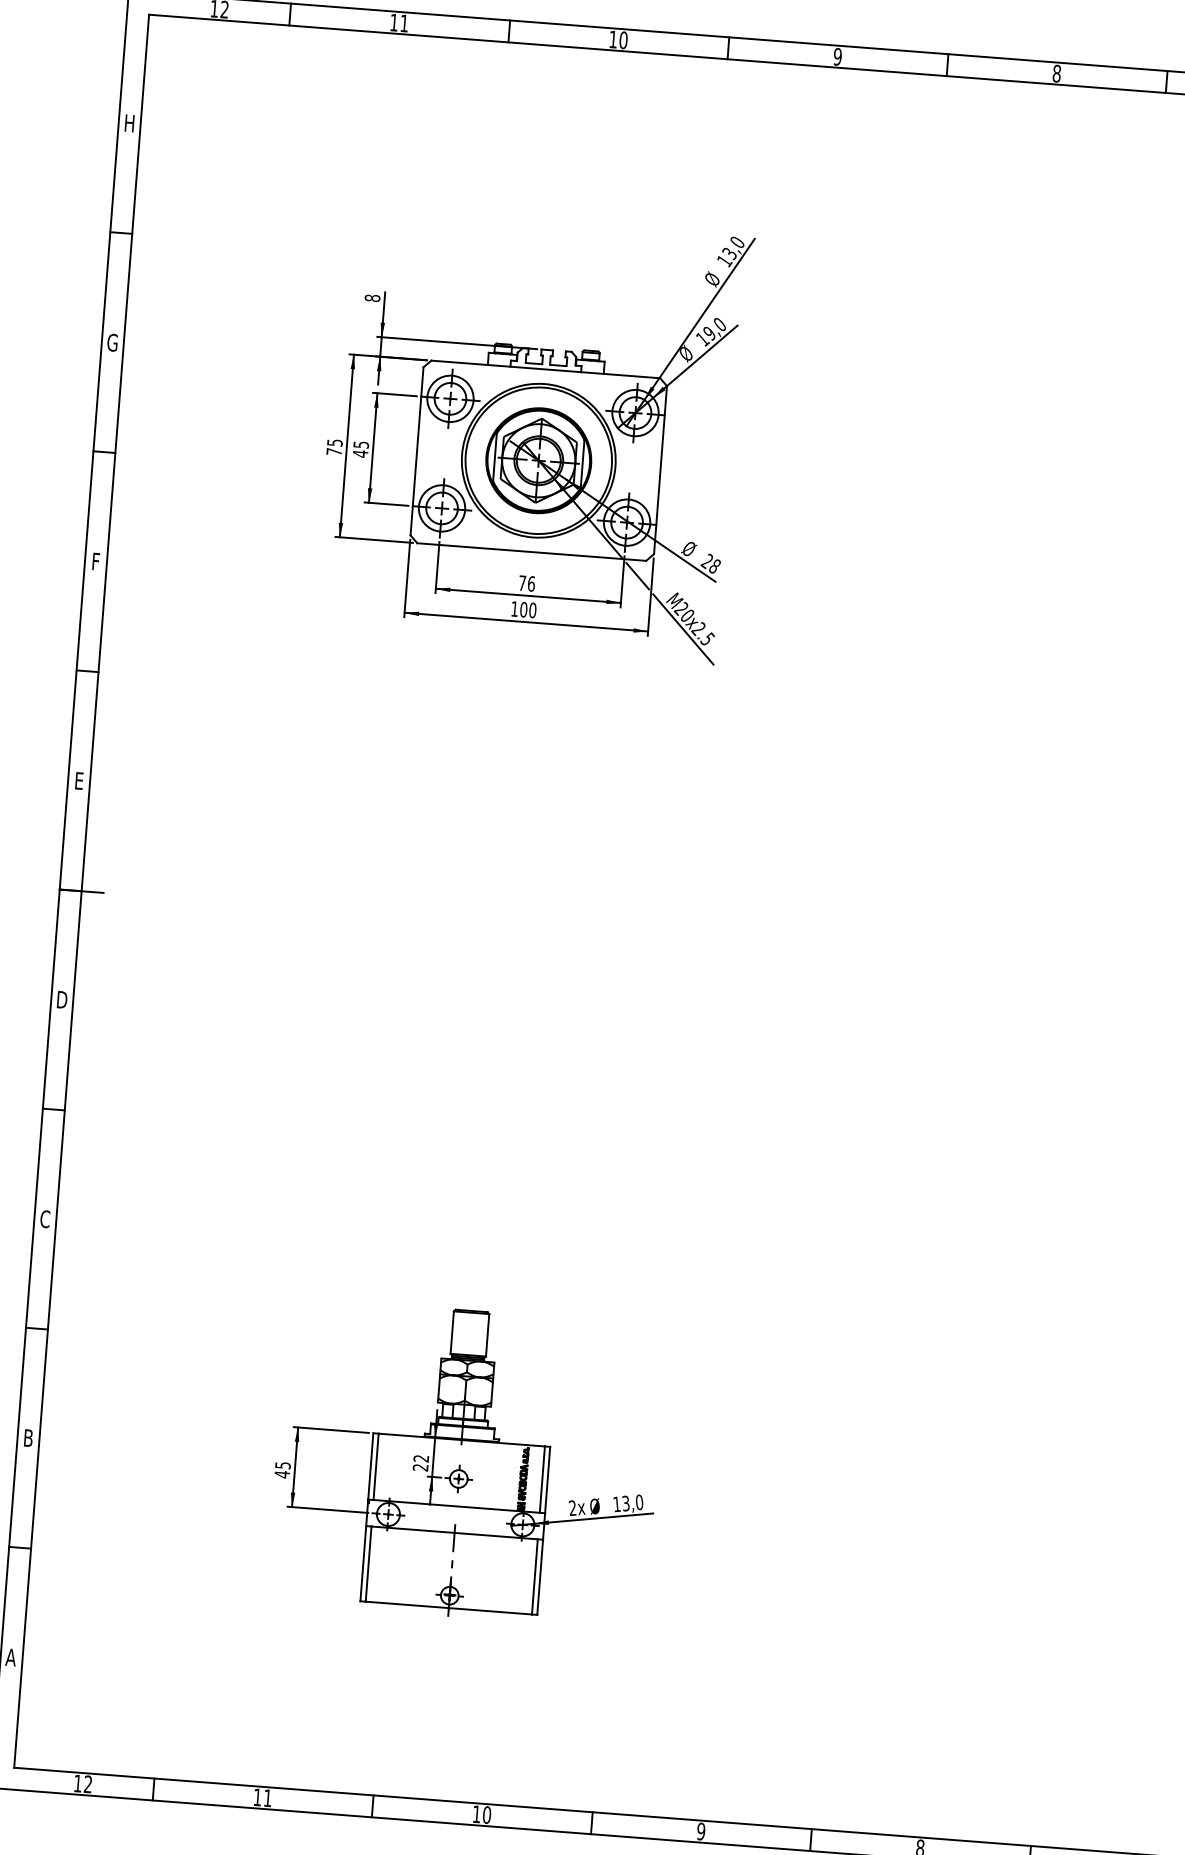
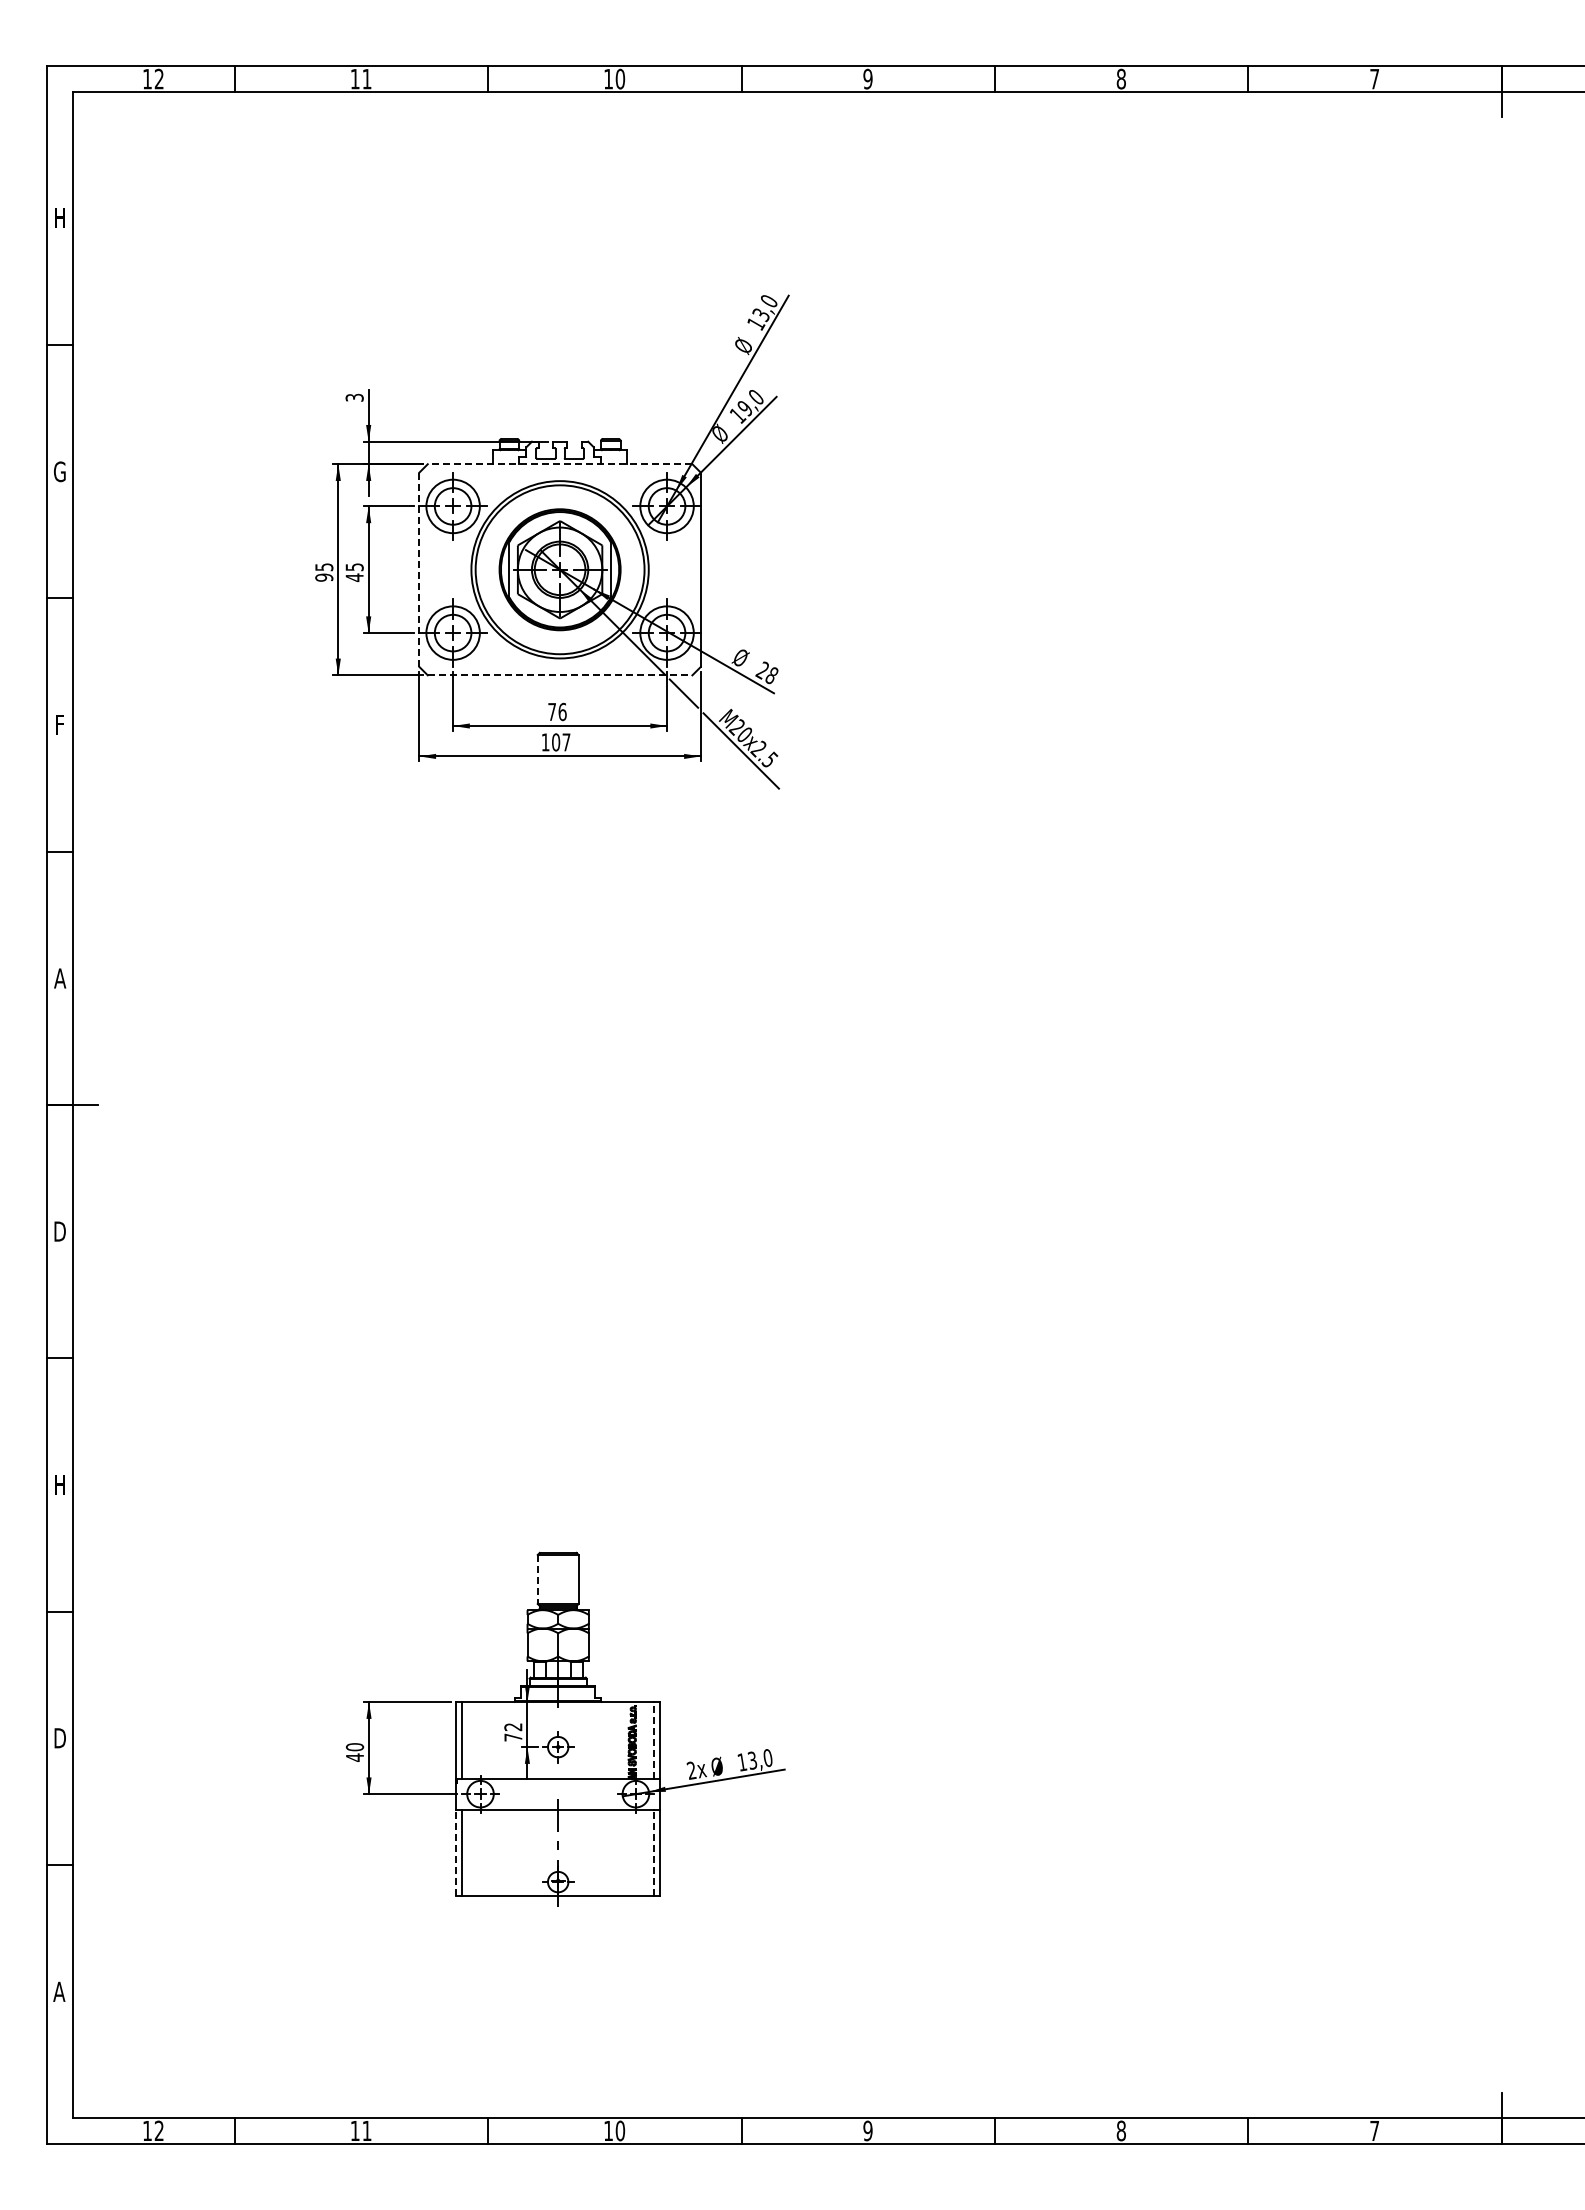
text: (372, 298) -> (354, 397), 8 -> 3
line: (545, 369) -> (559, 464), solid -> dashed
text: (334, 451) -> (324, 577), 75 -> 95
line: (417, 452) -> (419, 570), solid -> dashed
line: (532, 552) -> (560, 675), solid -> dashed
text: (532, 610) -> (566, 742), 100 -> 107
text: (79, 781) -> (60, 978), E -> A
text: (44, 1218) -> (59, 1484), C -> H
line: (452, 1332) -> (537, 1579), solid -> dashed
text: (28, 1438) -> (59, 1738), B -> D
text: (282, 1465) -> (354, 1747), 45 -> 40
text: (420, 1467) -> (513, 1737), 22 -> 72
line: (542, 1479) -> (654, 1740), solid -> dashed
line: (362, 1563) -> (455, 1852), solid -> dashed
line: (535, 1576) -> (654, 1852), solid -> dashed

